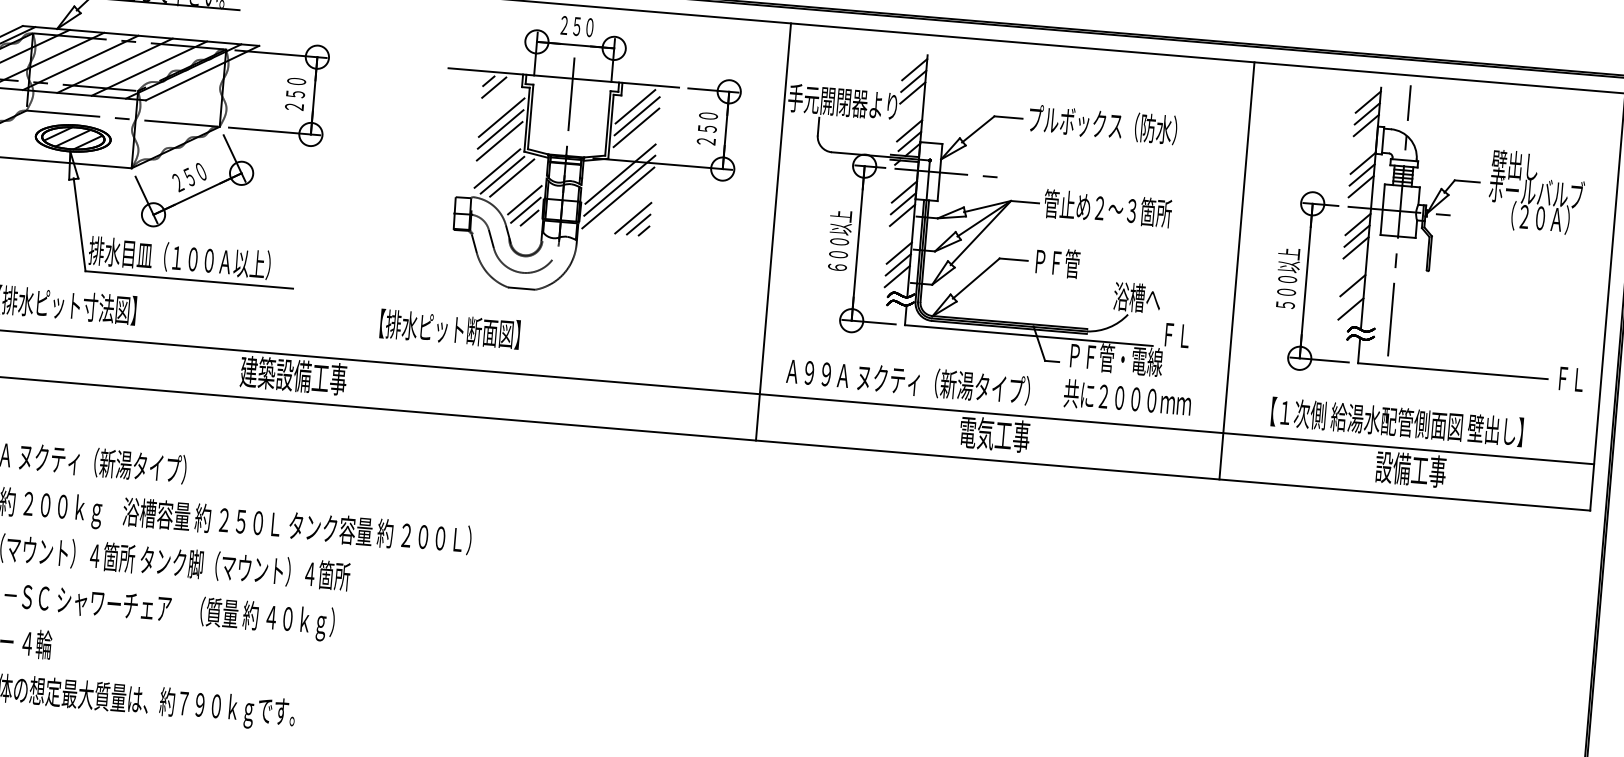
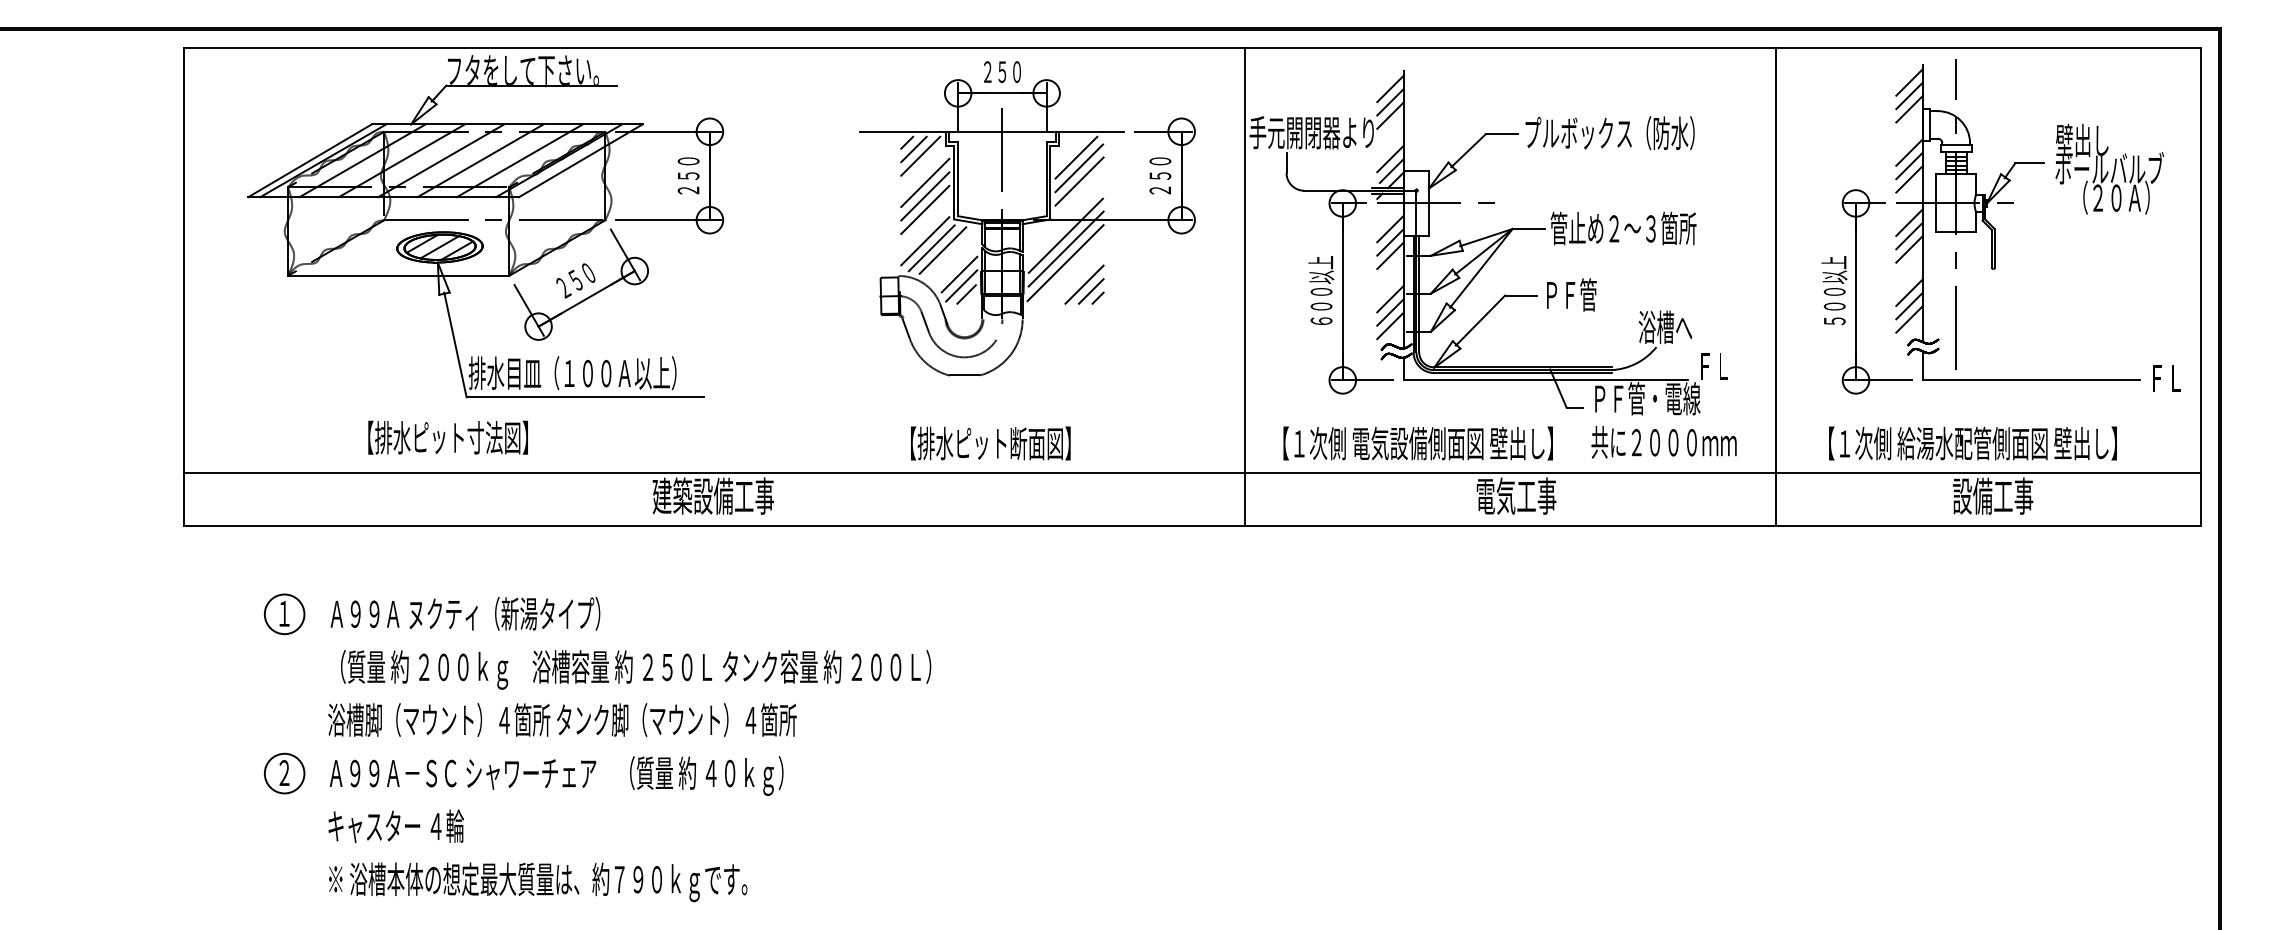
line: (499, 93) -> (920, 155), added
line: (1351, 296) -> (1909, 305), added
text: (449, 329) -> (990, 443), moved
text: (908, 380) -> (1413, 443), Ａ９９Ａ ヌクティ（新湯タイプ） -> 【１次側 電気設備側面図 壁出し】

